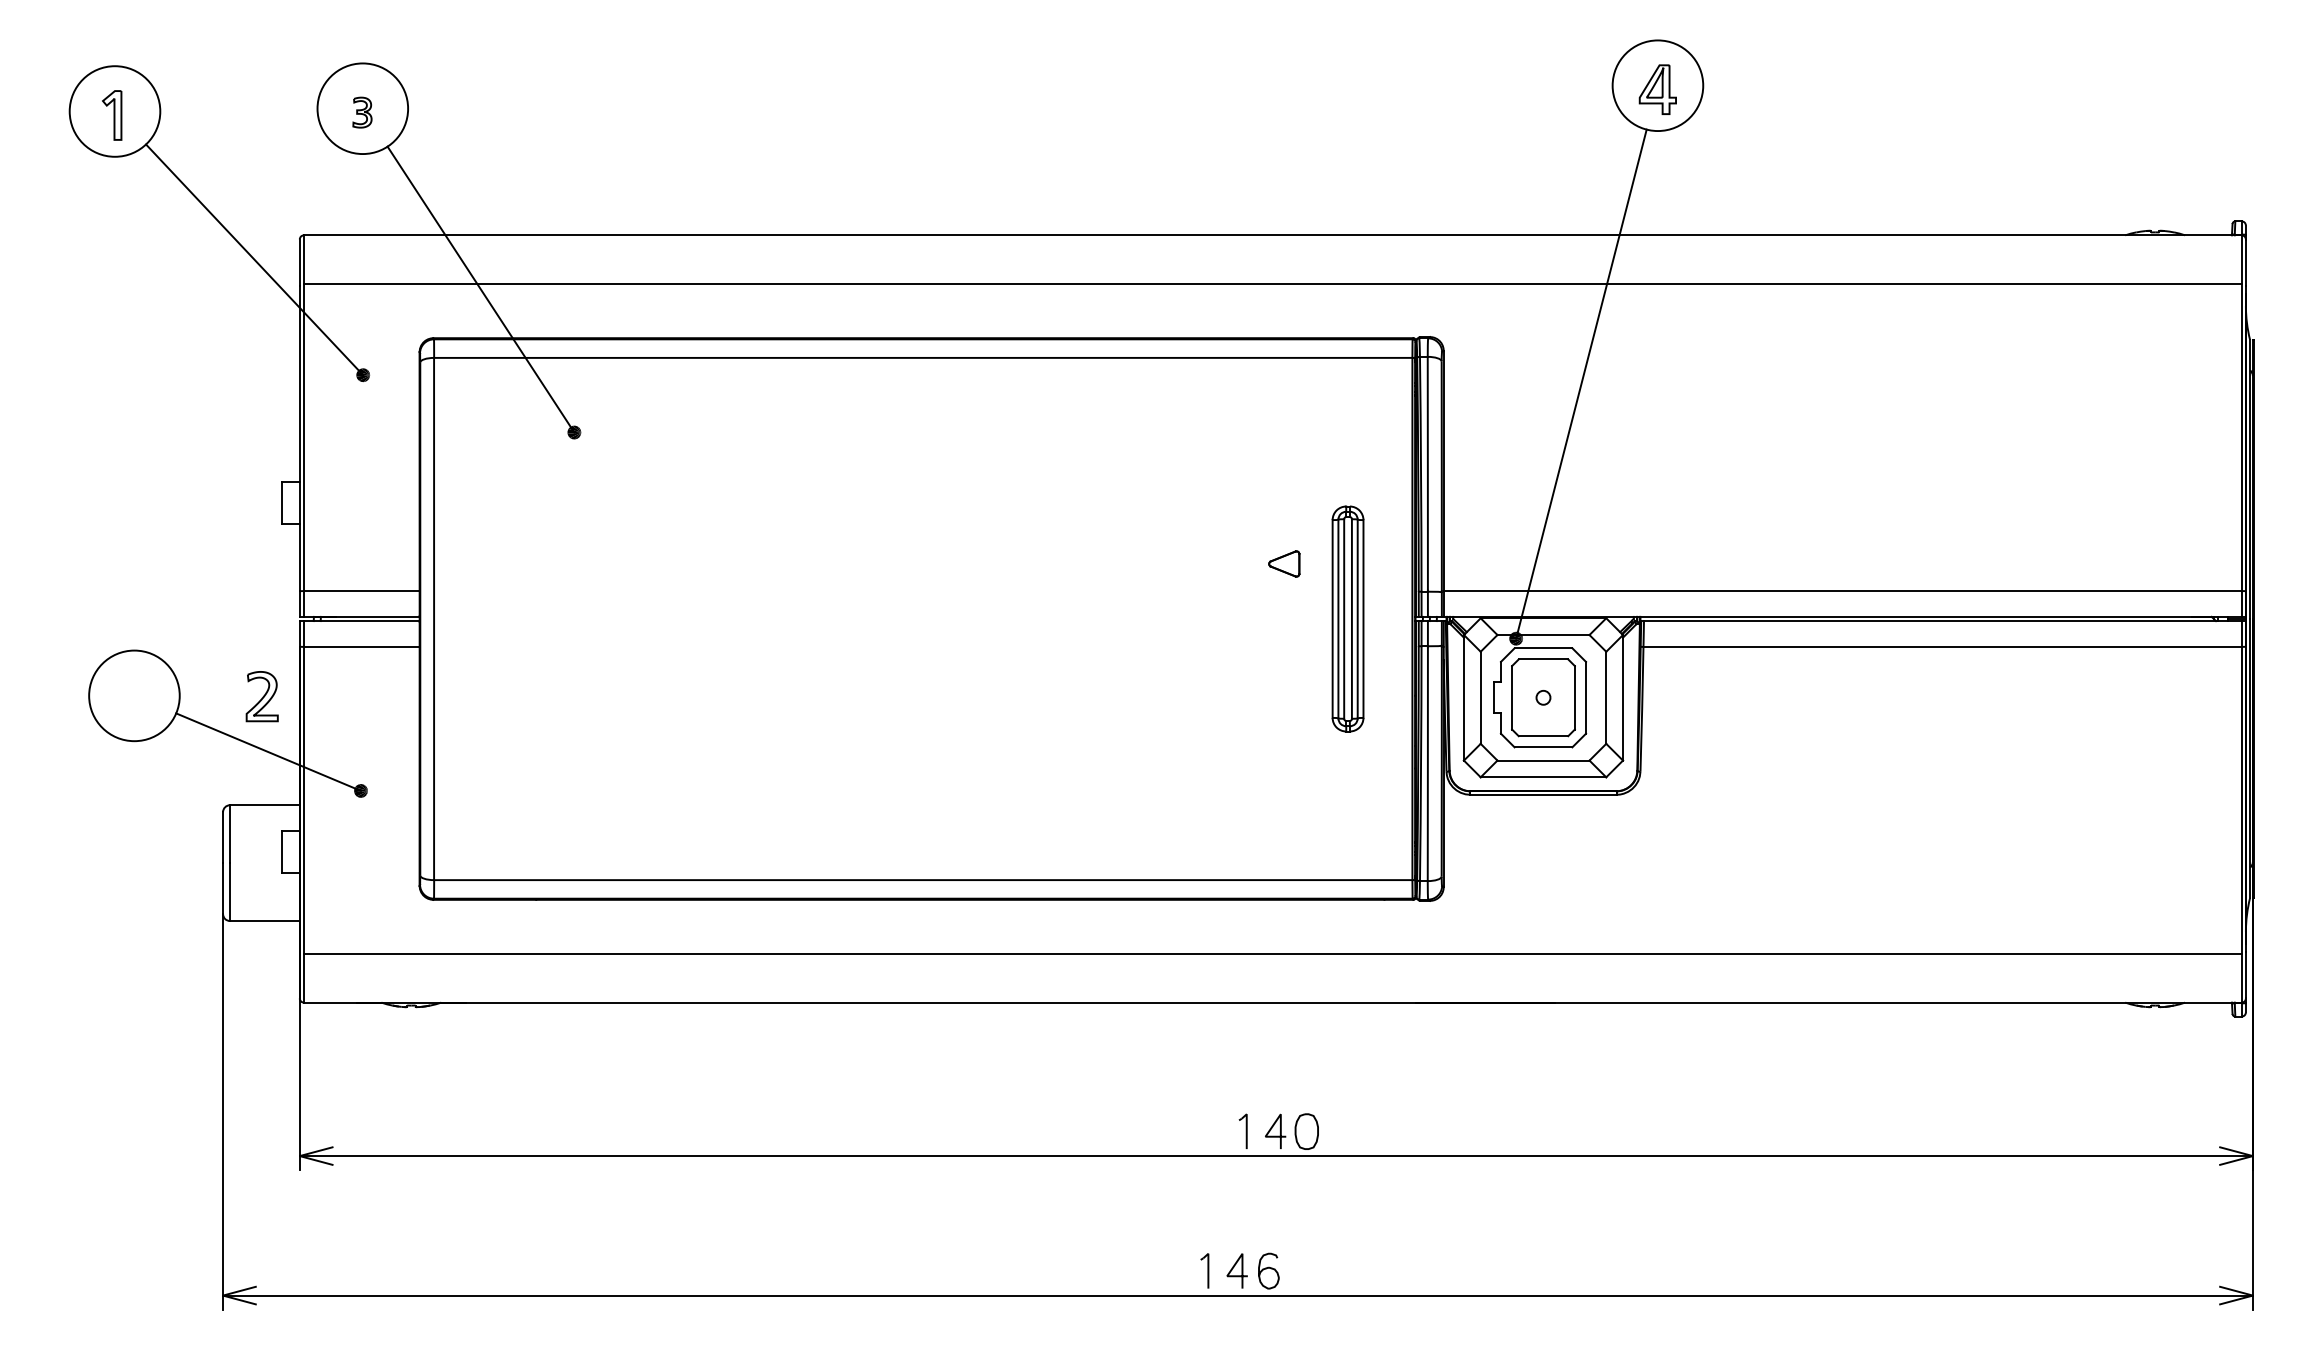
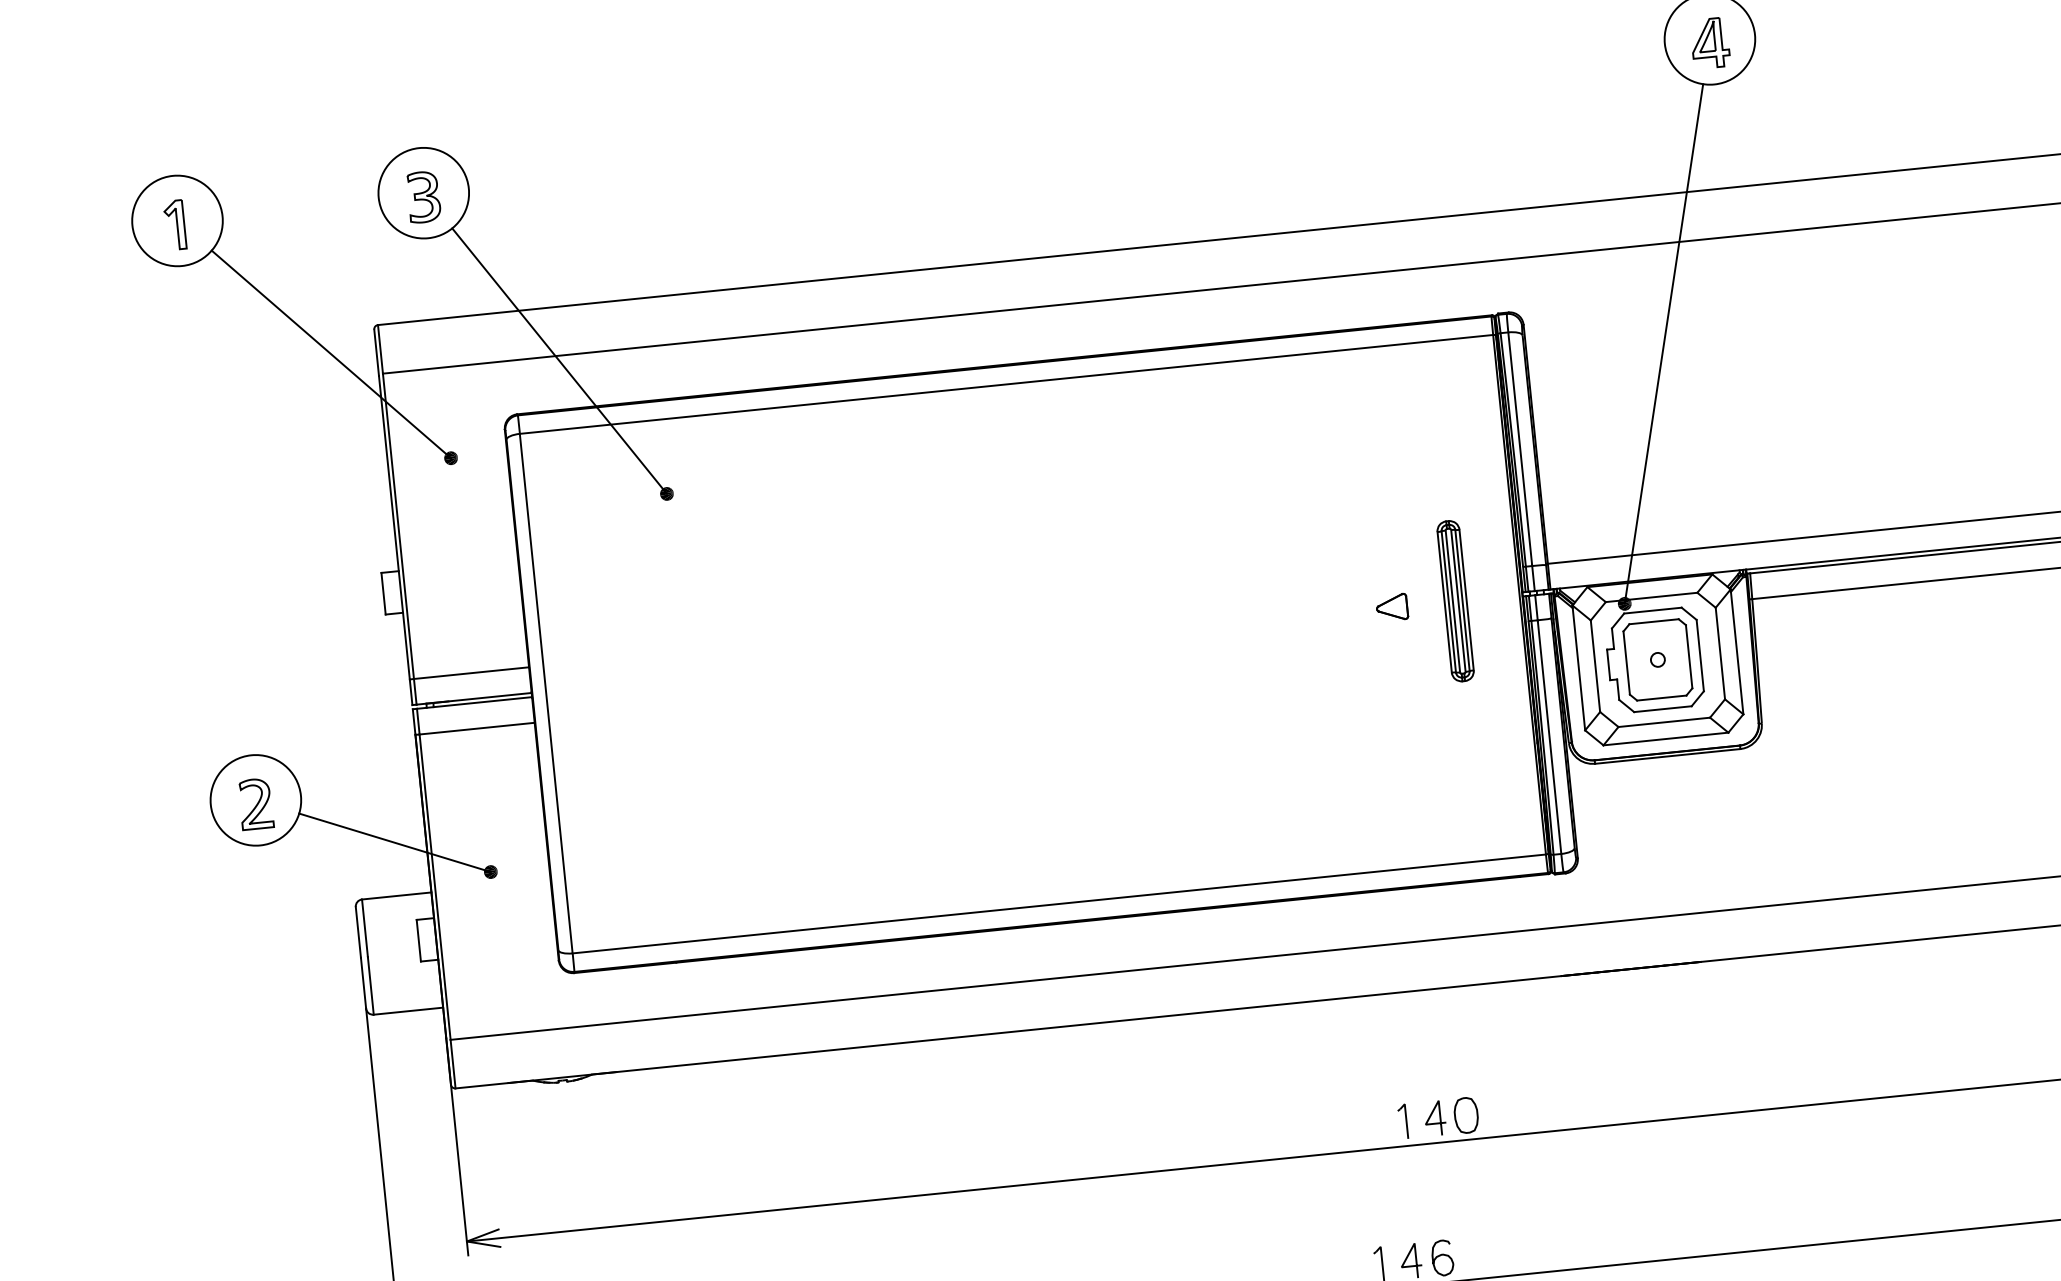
part: (362, 112) -> (423, 196), size x1.67
part: (1284, 563) -> (1392, 607), moved
part: (1348, 618) -> (1455, 600), size x0.71
part: (261, 696) -> (255, 804), moved

